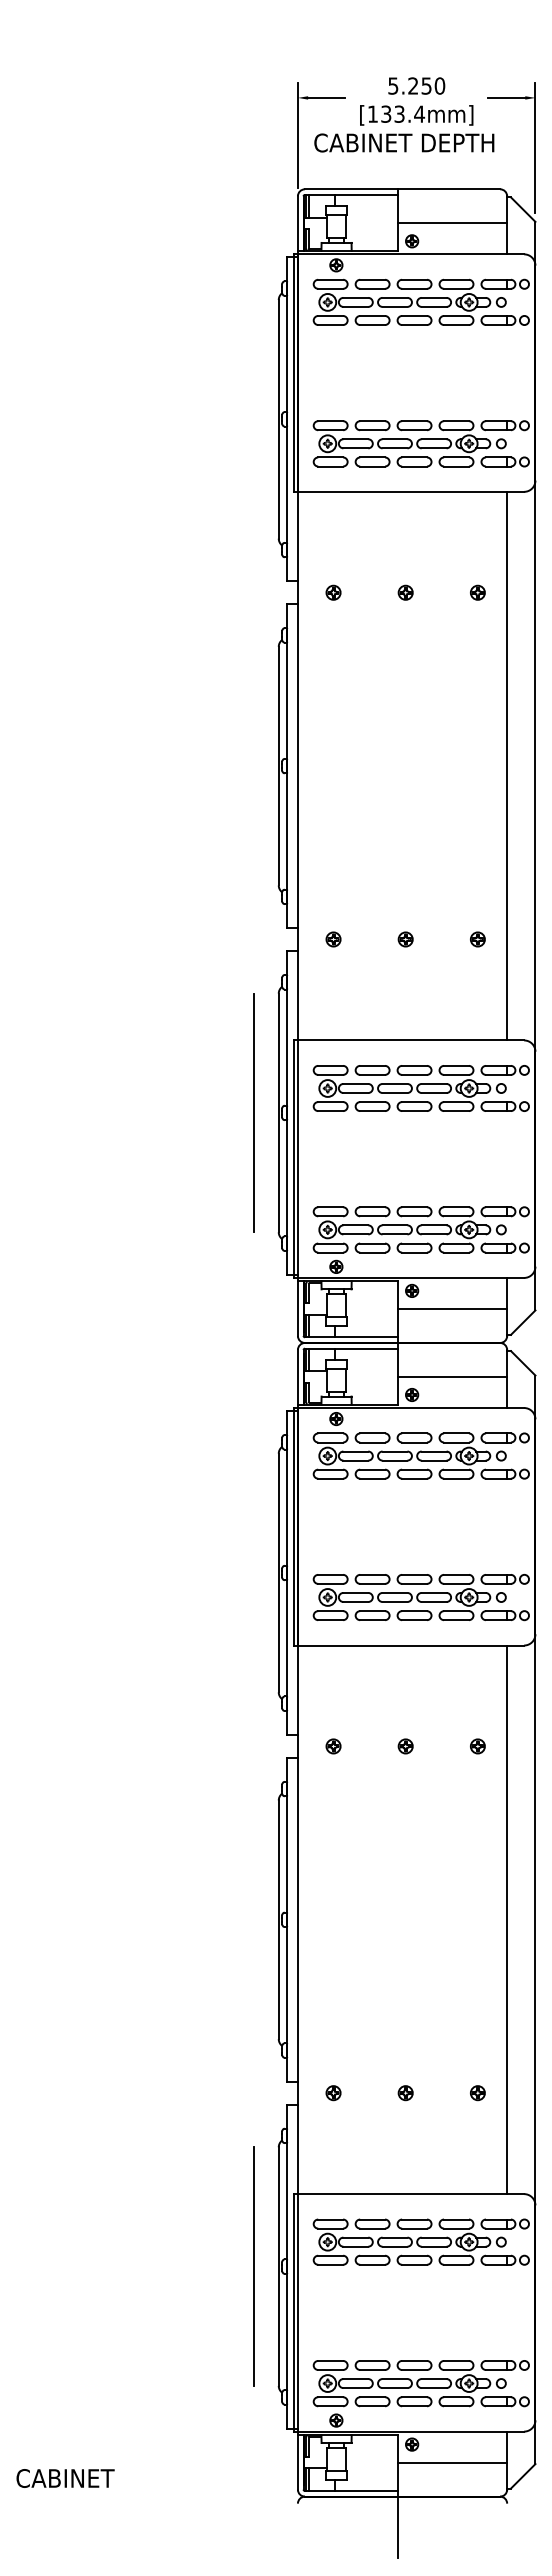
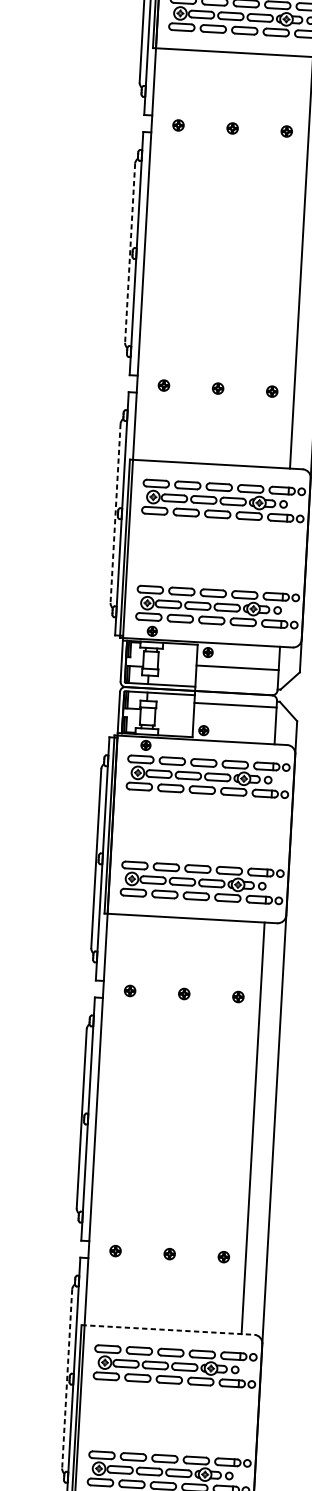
line: (278, 766) -> (129, 253), solid -> dashed
line: (254, 1112) -> (97, 512), removed
line: (278, 1113) -> (115, 513), solid -> dashed
line: (452, 1376) -> (235, 704), moved
line: (409, 2194) -> (168, 1330), solid -> dashed
line: (253, 2266) -> (48, 1377), removed
line: (278, 2267) -> (66, 1379), solid -> dashed

